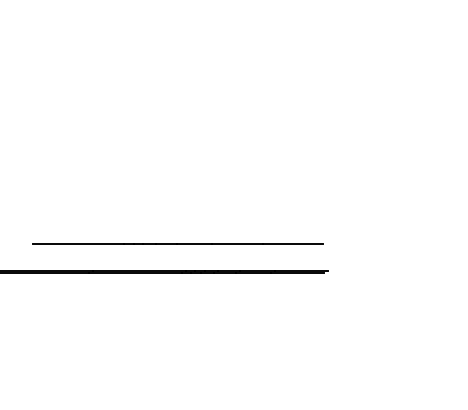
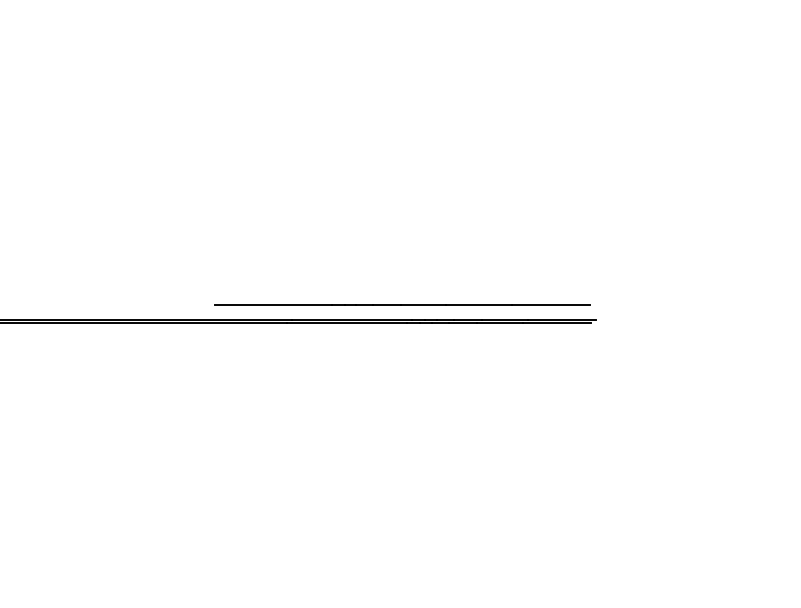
line: (178, 243) -> (402, 304), moved

